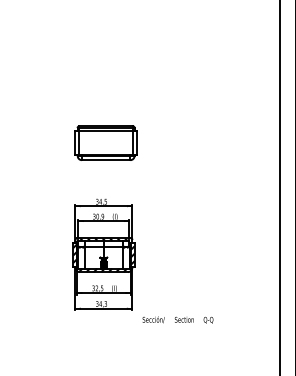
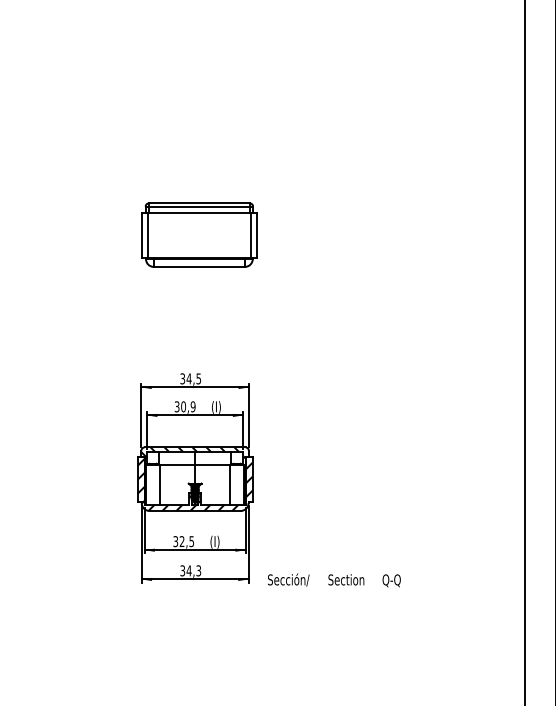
part: (105, 142) -> (198, 233), moved
text: (177, 319) -> (333, 579), moved

